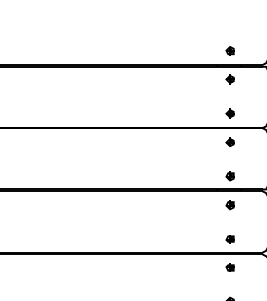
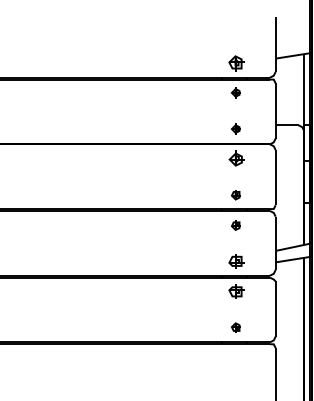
part: (229, 50) -> (235, 62), size x1.6
part: (229, 142) -> (235, 159), size x1.6
part: (229, 239) -> (235, 261), size x1.6
part: (229, 267) -> (235, 291), size x1.6

